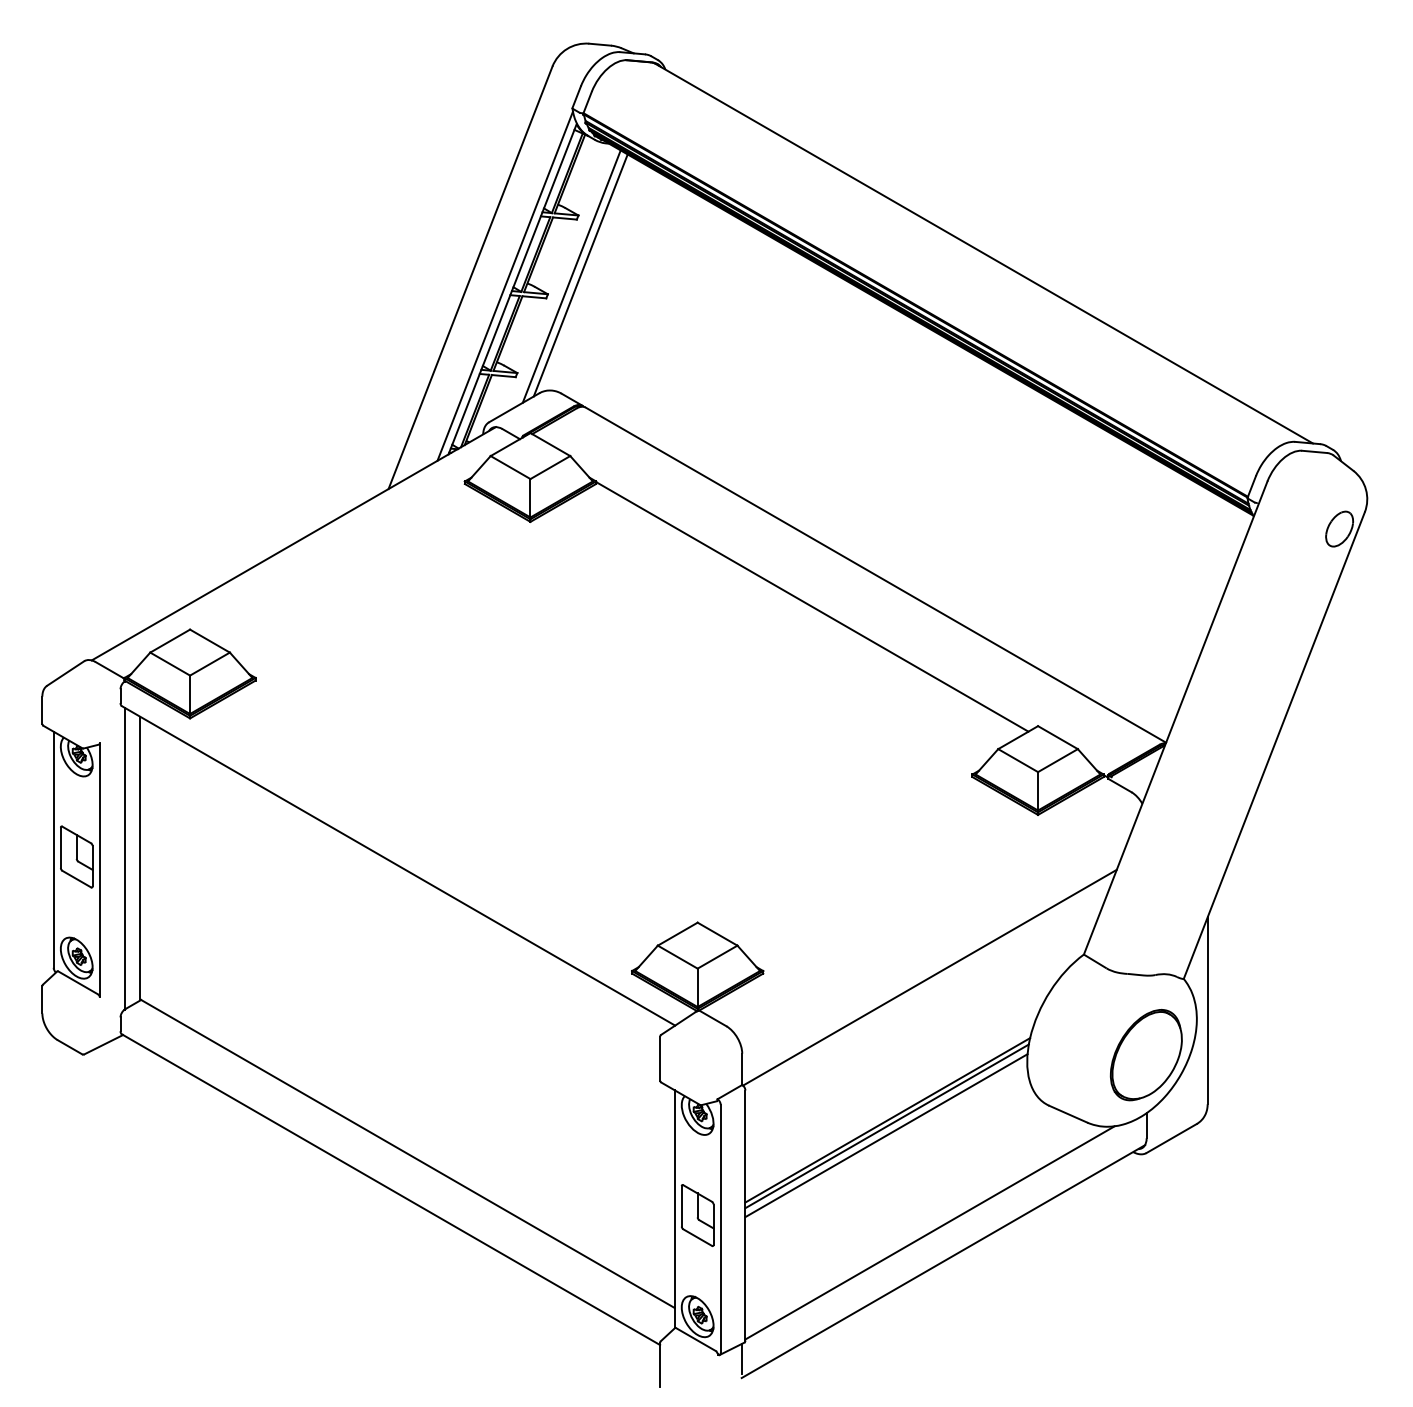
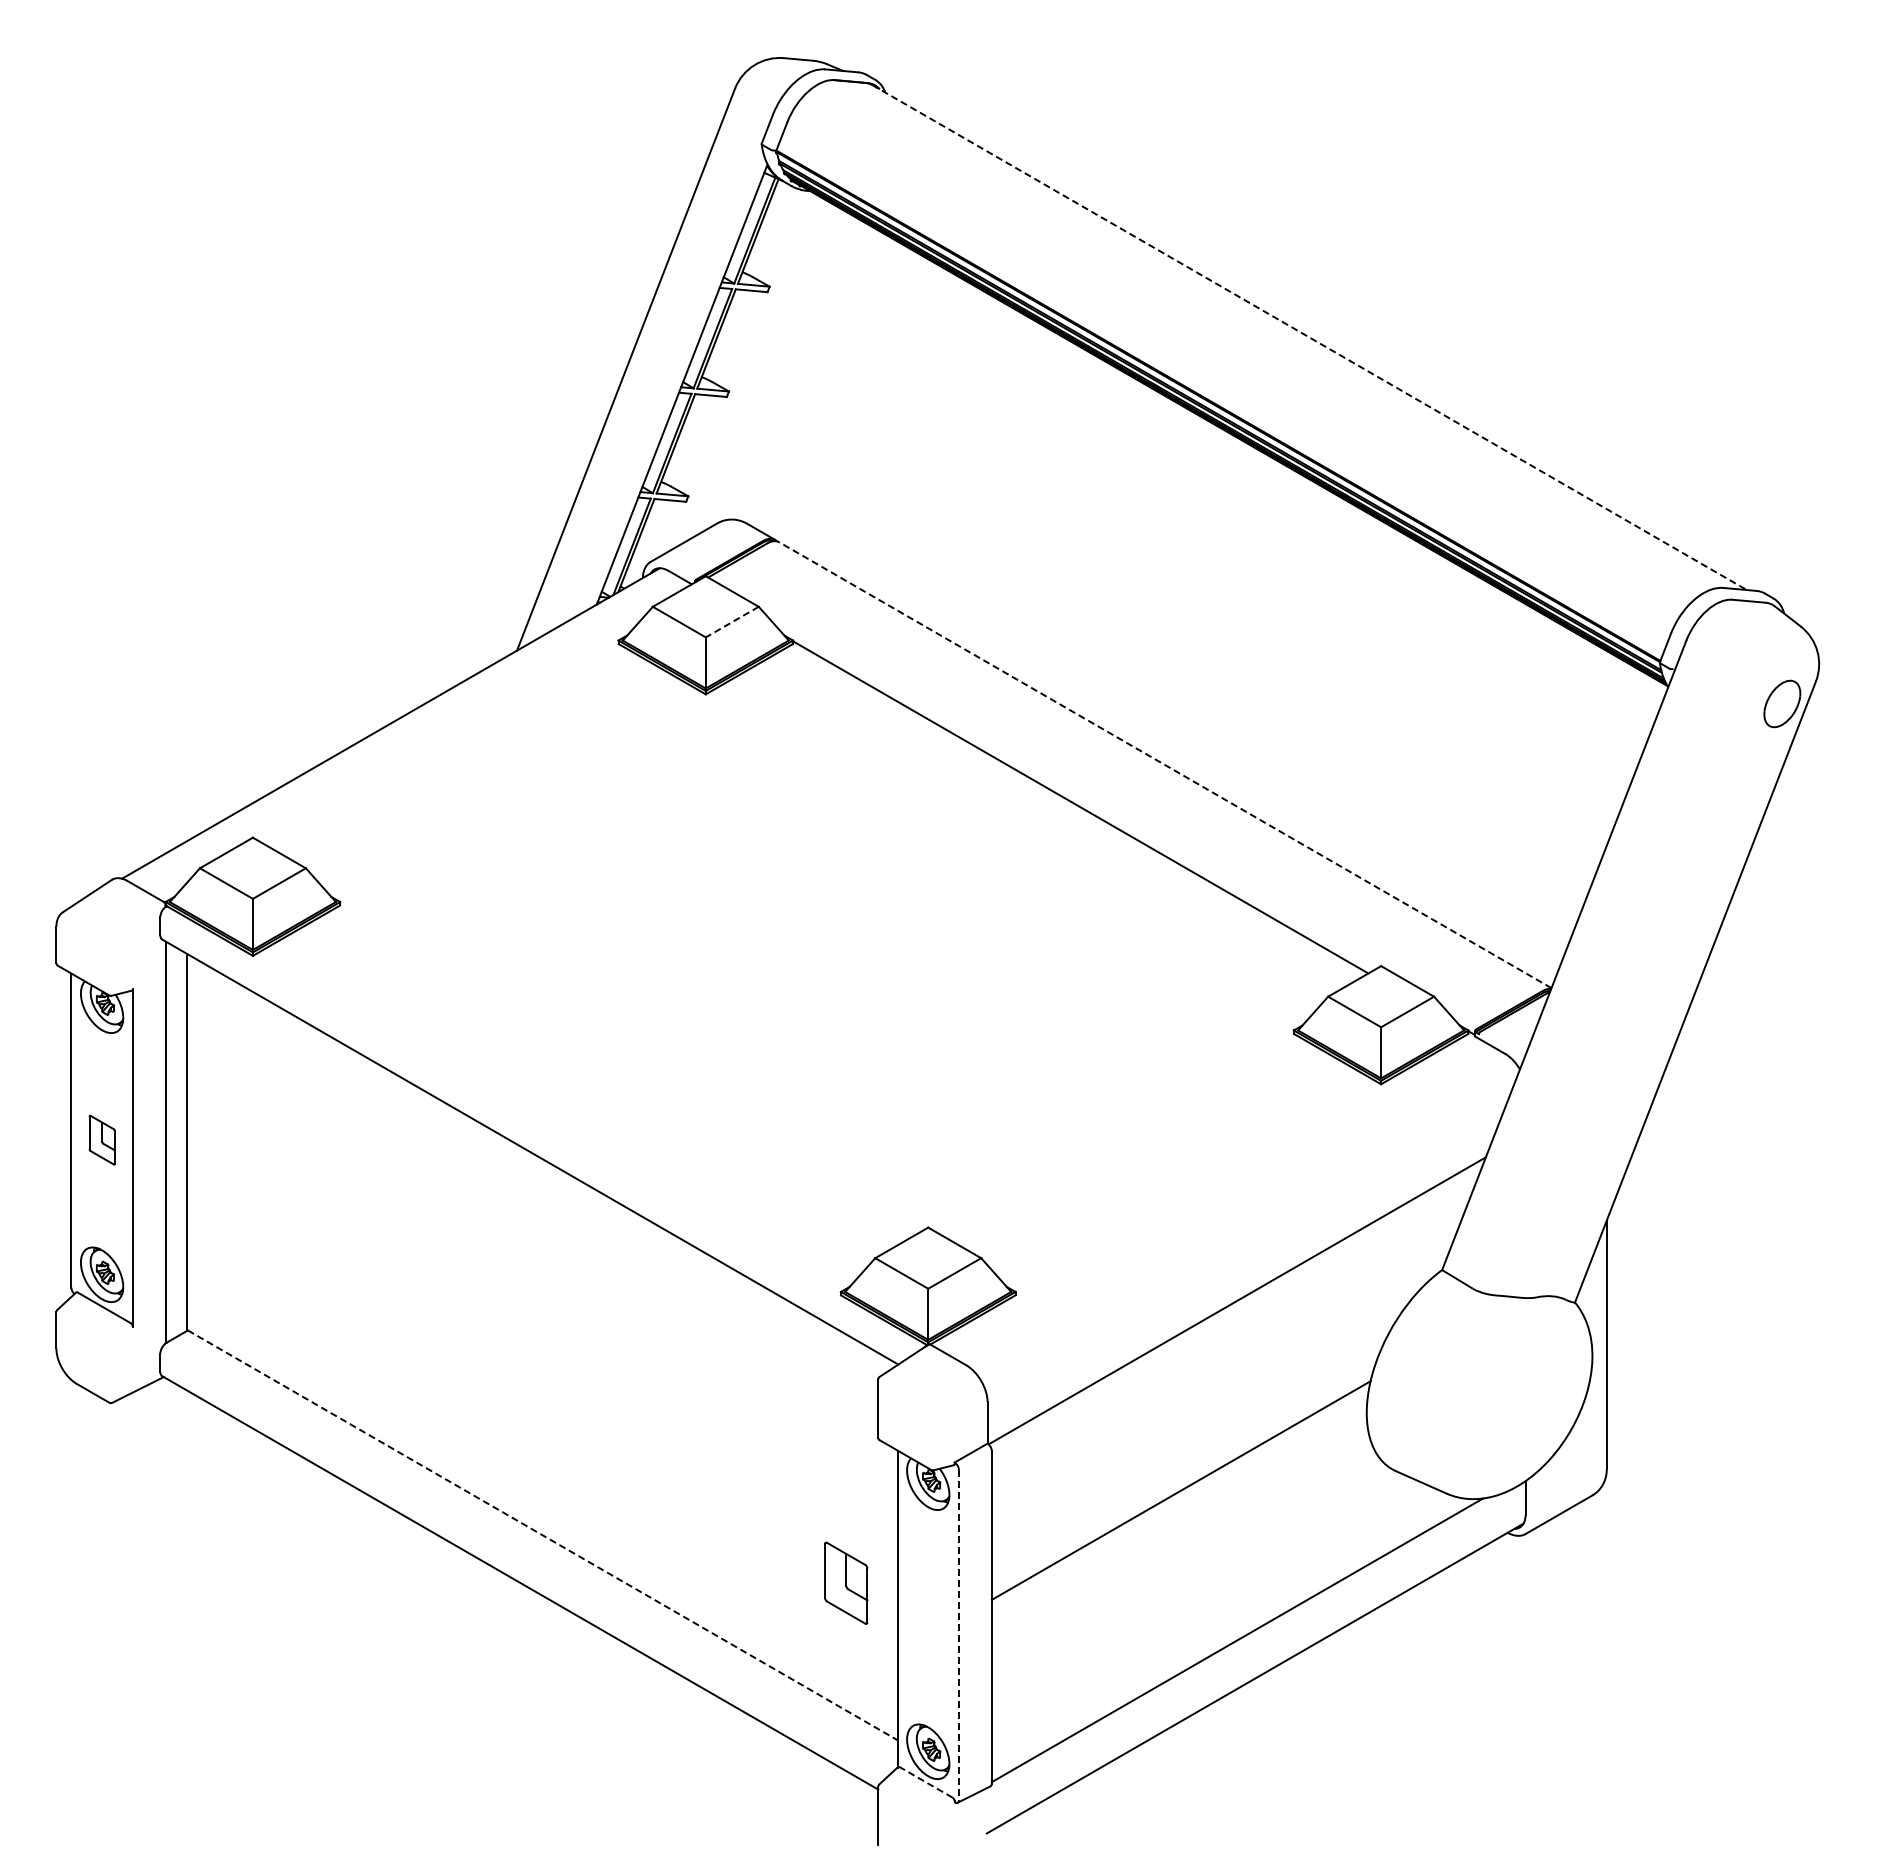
line: (984, 253) -> (1309, 337), solid -> dashed
line: (580, 275) -> (772, 366), removed
line: (571, 276) -> (760, 368), removed
line: (505, 285) -> (672, 380), removed
line: (550, 467) -> (732, 622), solid -> dashed
line: (875, 575) -> (1165, 765), solid -> dashed
part: (77, 856) -> (102, 1139), size x0.6
part: (1146, 1054) -> (1525, 1403), removed
line: (886, 1126) -> (1179, 1498), removed
line: (886, 1135) -> (1179, 1510), removed
line: (407, 1154) -> (542, 1535), solid -> dashed
part: (697, 1214) -> (846, 1582), moved
line: (720, 1229) -> (958, 1635), solid -> dashed
line: (696, 1339) -> (926, 1782), solid -> dashed
line: (742, 1358) -> (987, 1807), removed

